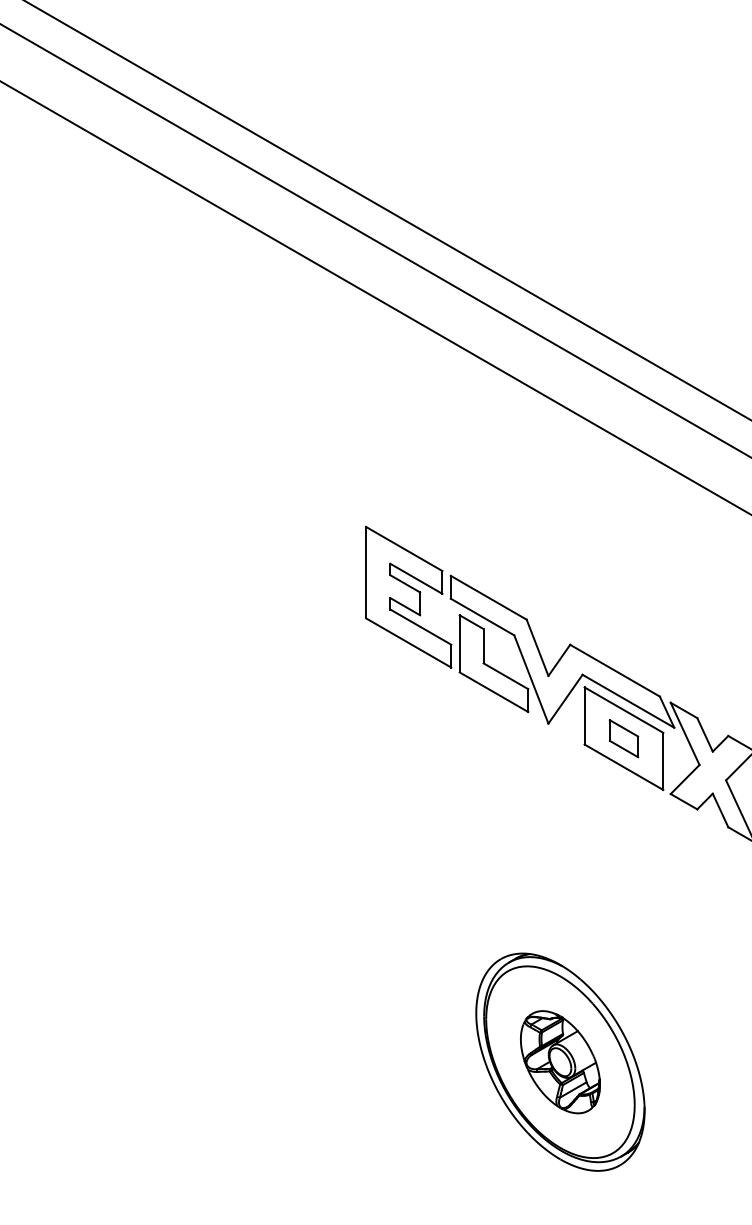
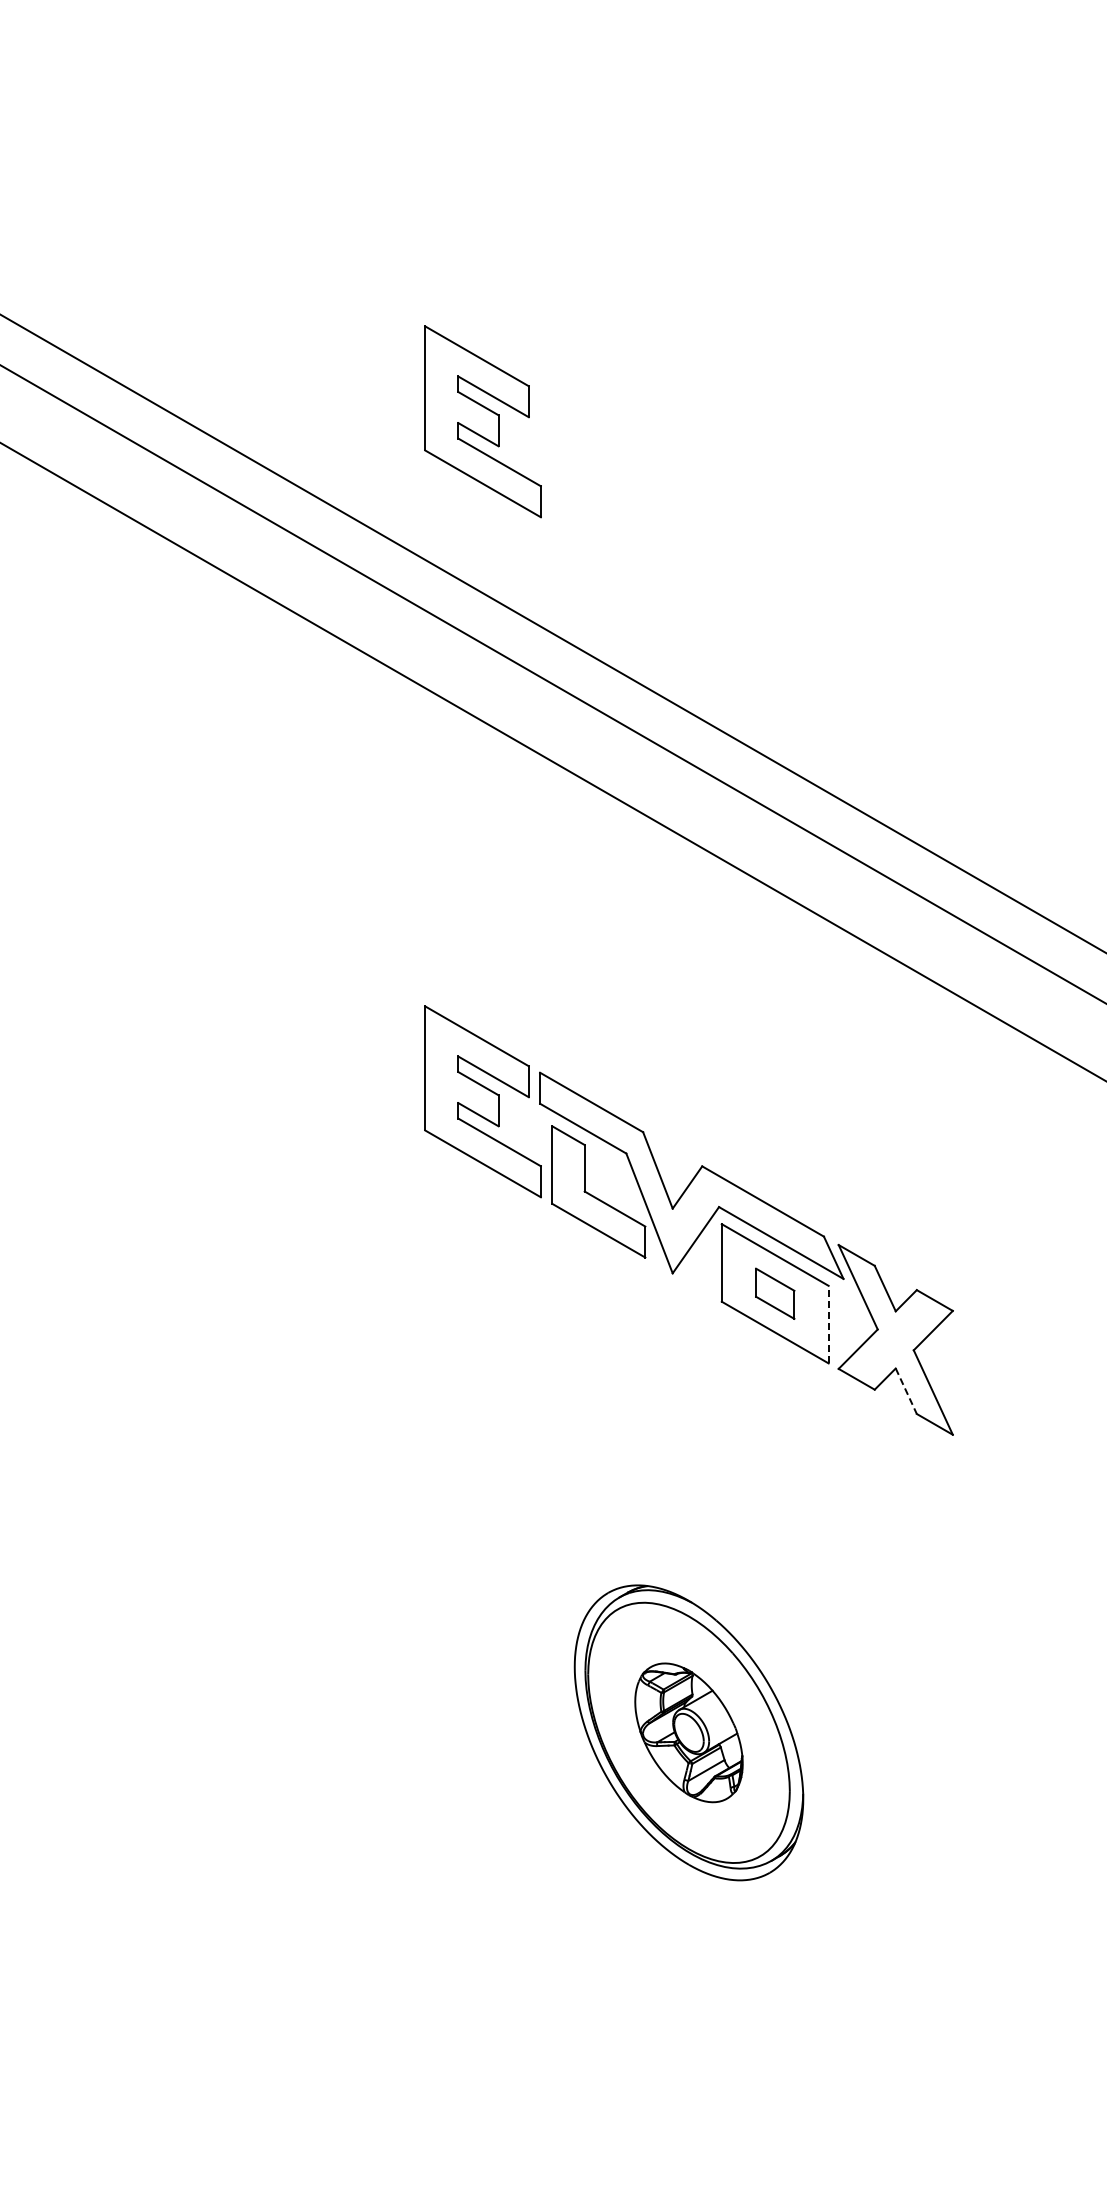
part: (408, 96) -> (482, 421), added
line: (663, 761) -> (828, 1324), solid -> dashed
line: (720, 810) -> (906, 1391), solid -> dashed

